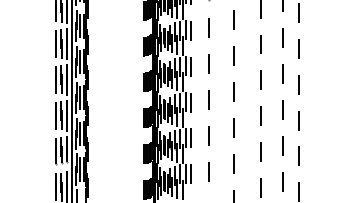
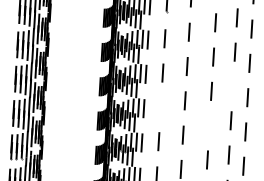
line: (282, 73) -> (232, 86), removed
line: (208, 99) -> (160, 106), removed
line: (260, 115) -> (209, 124), removed

